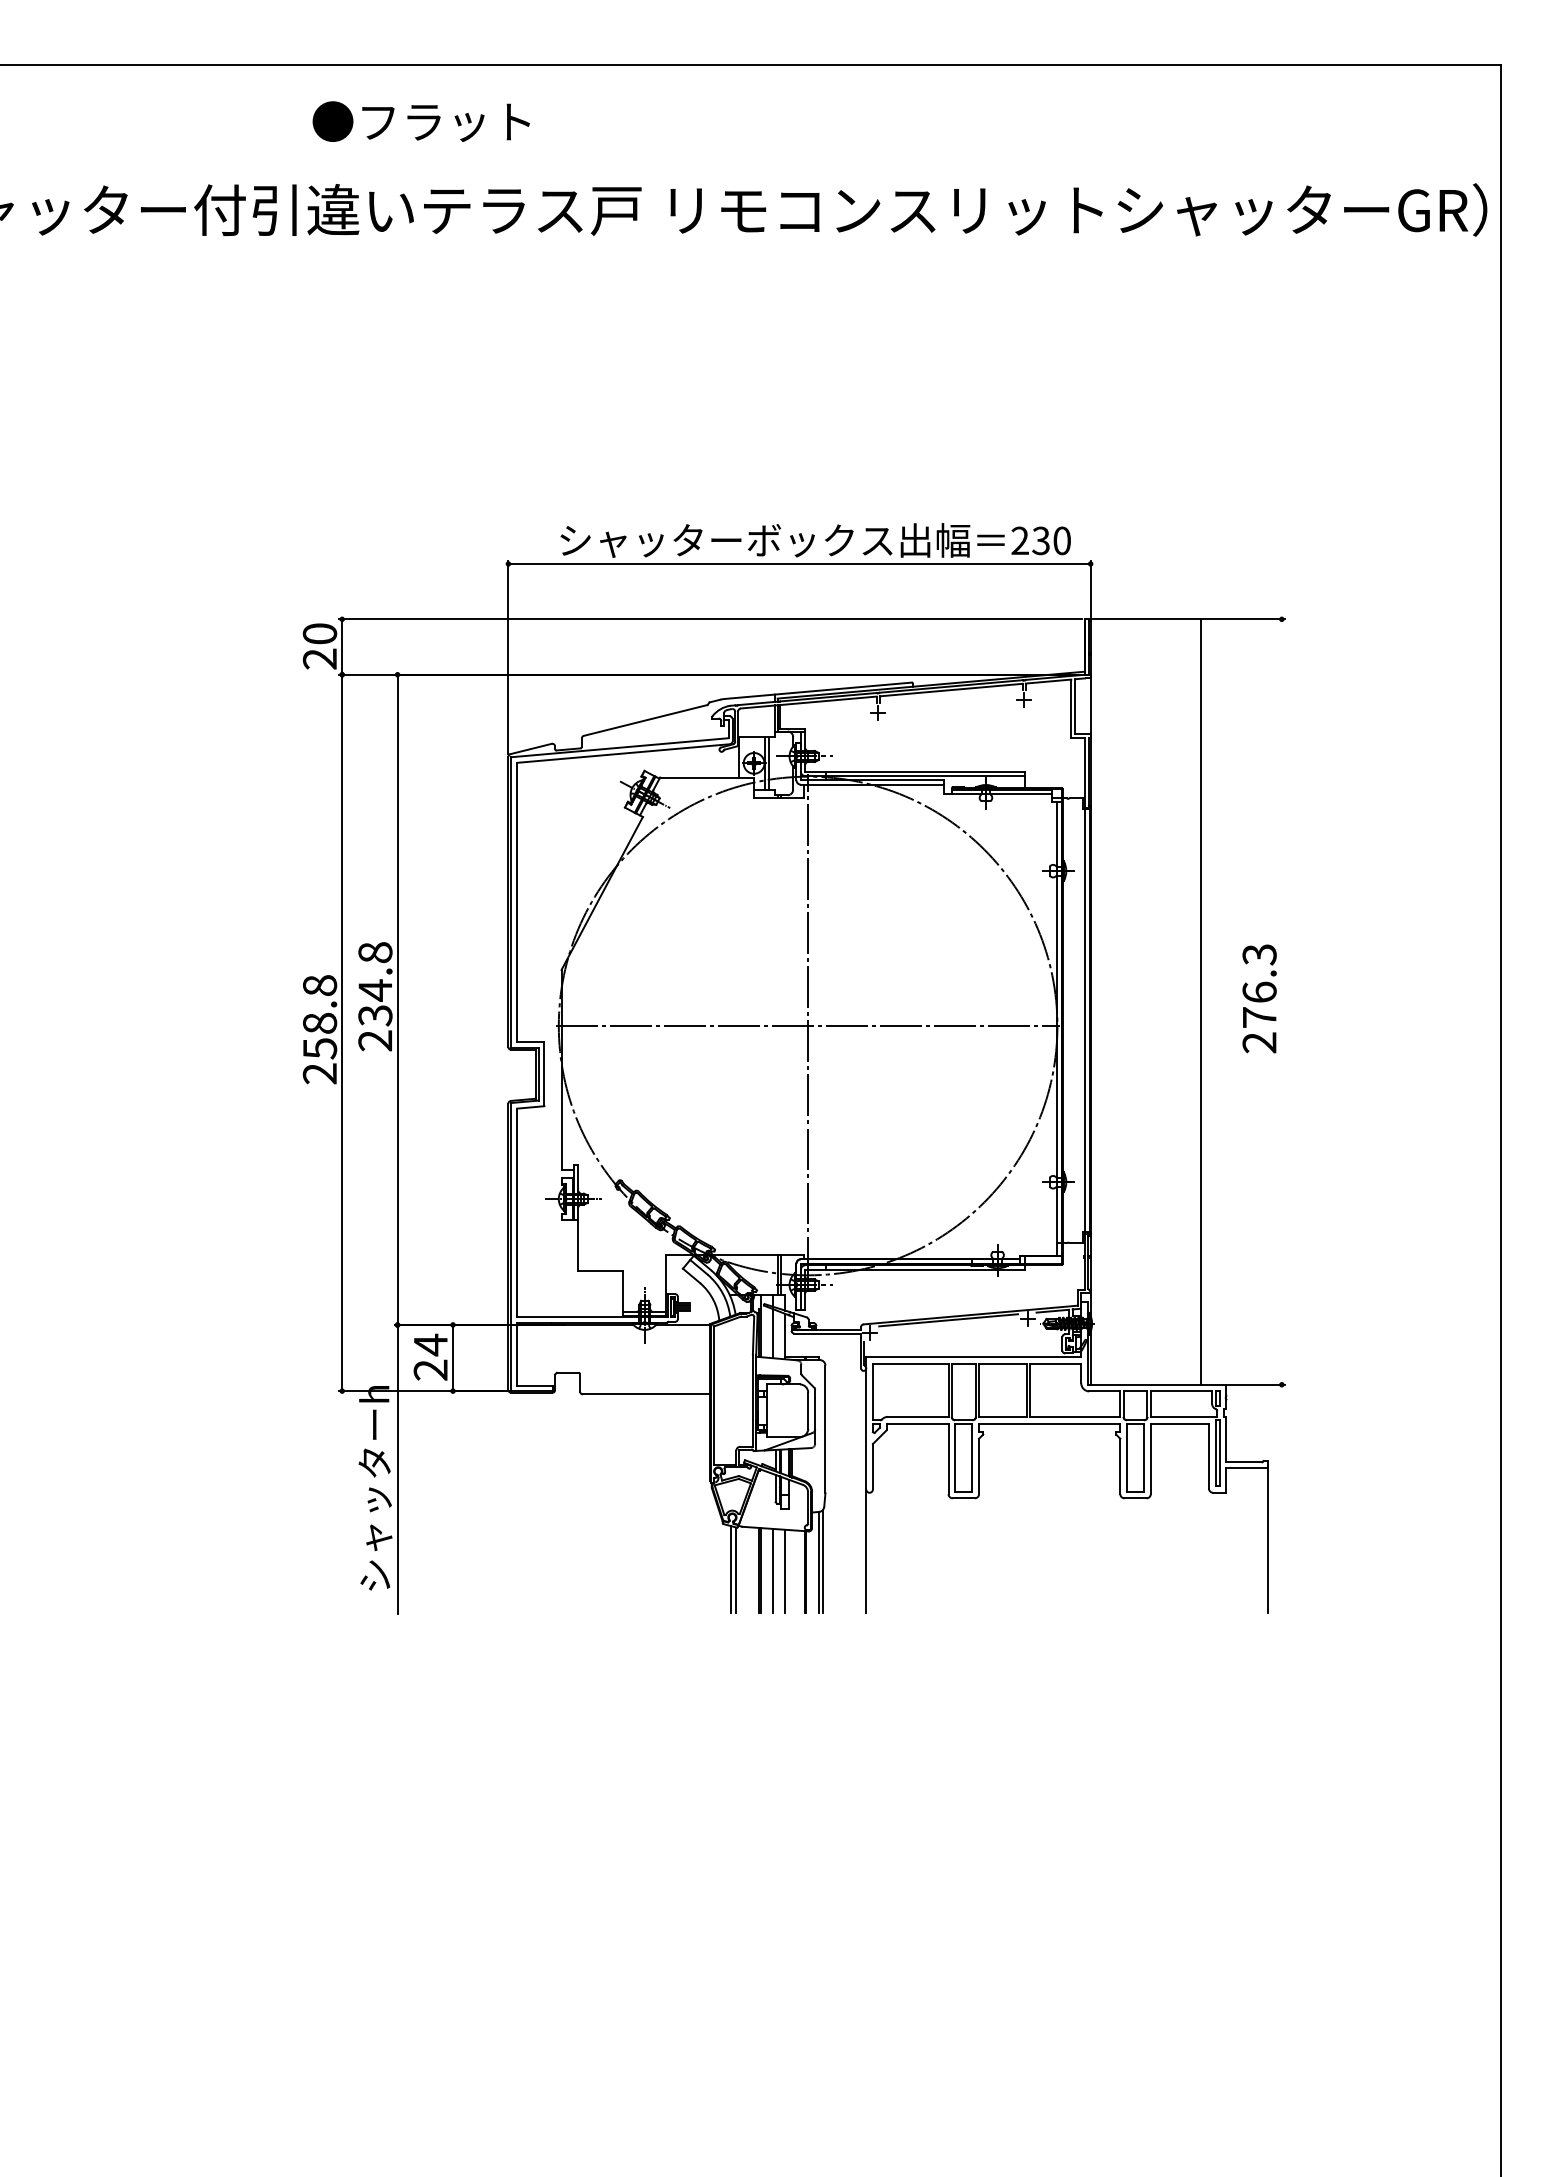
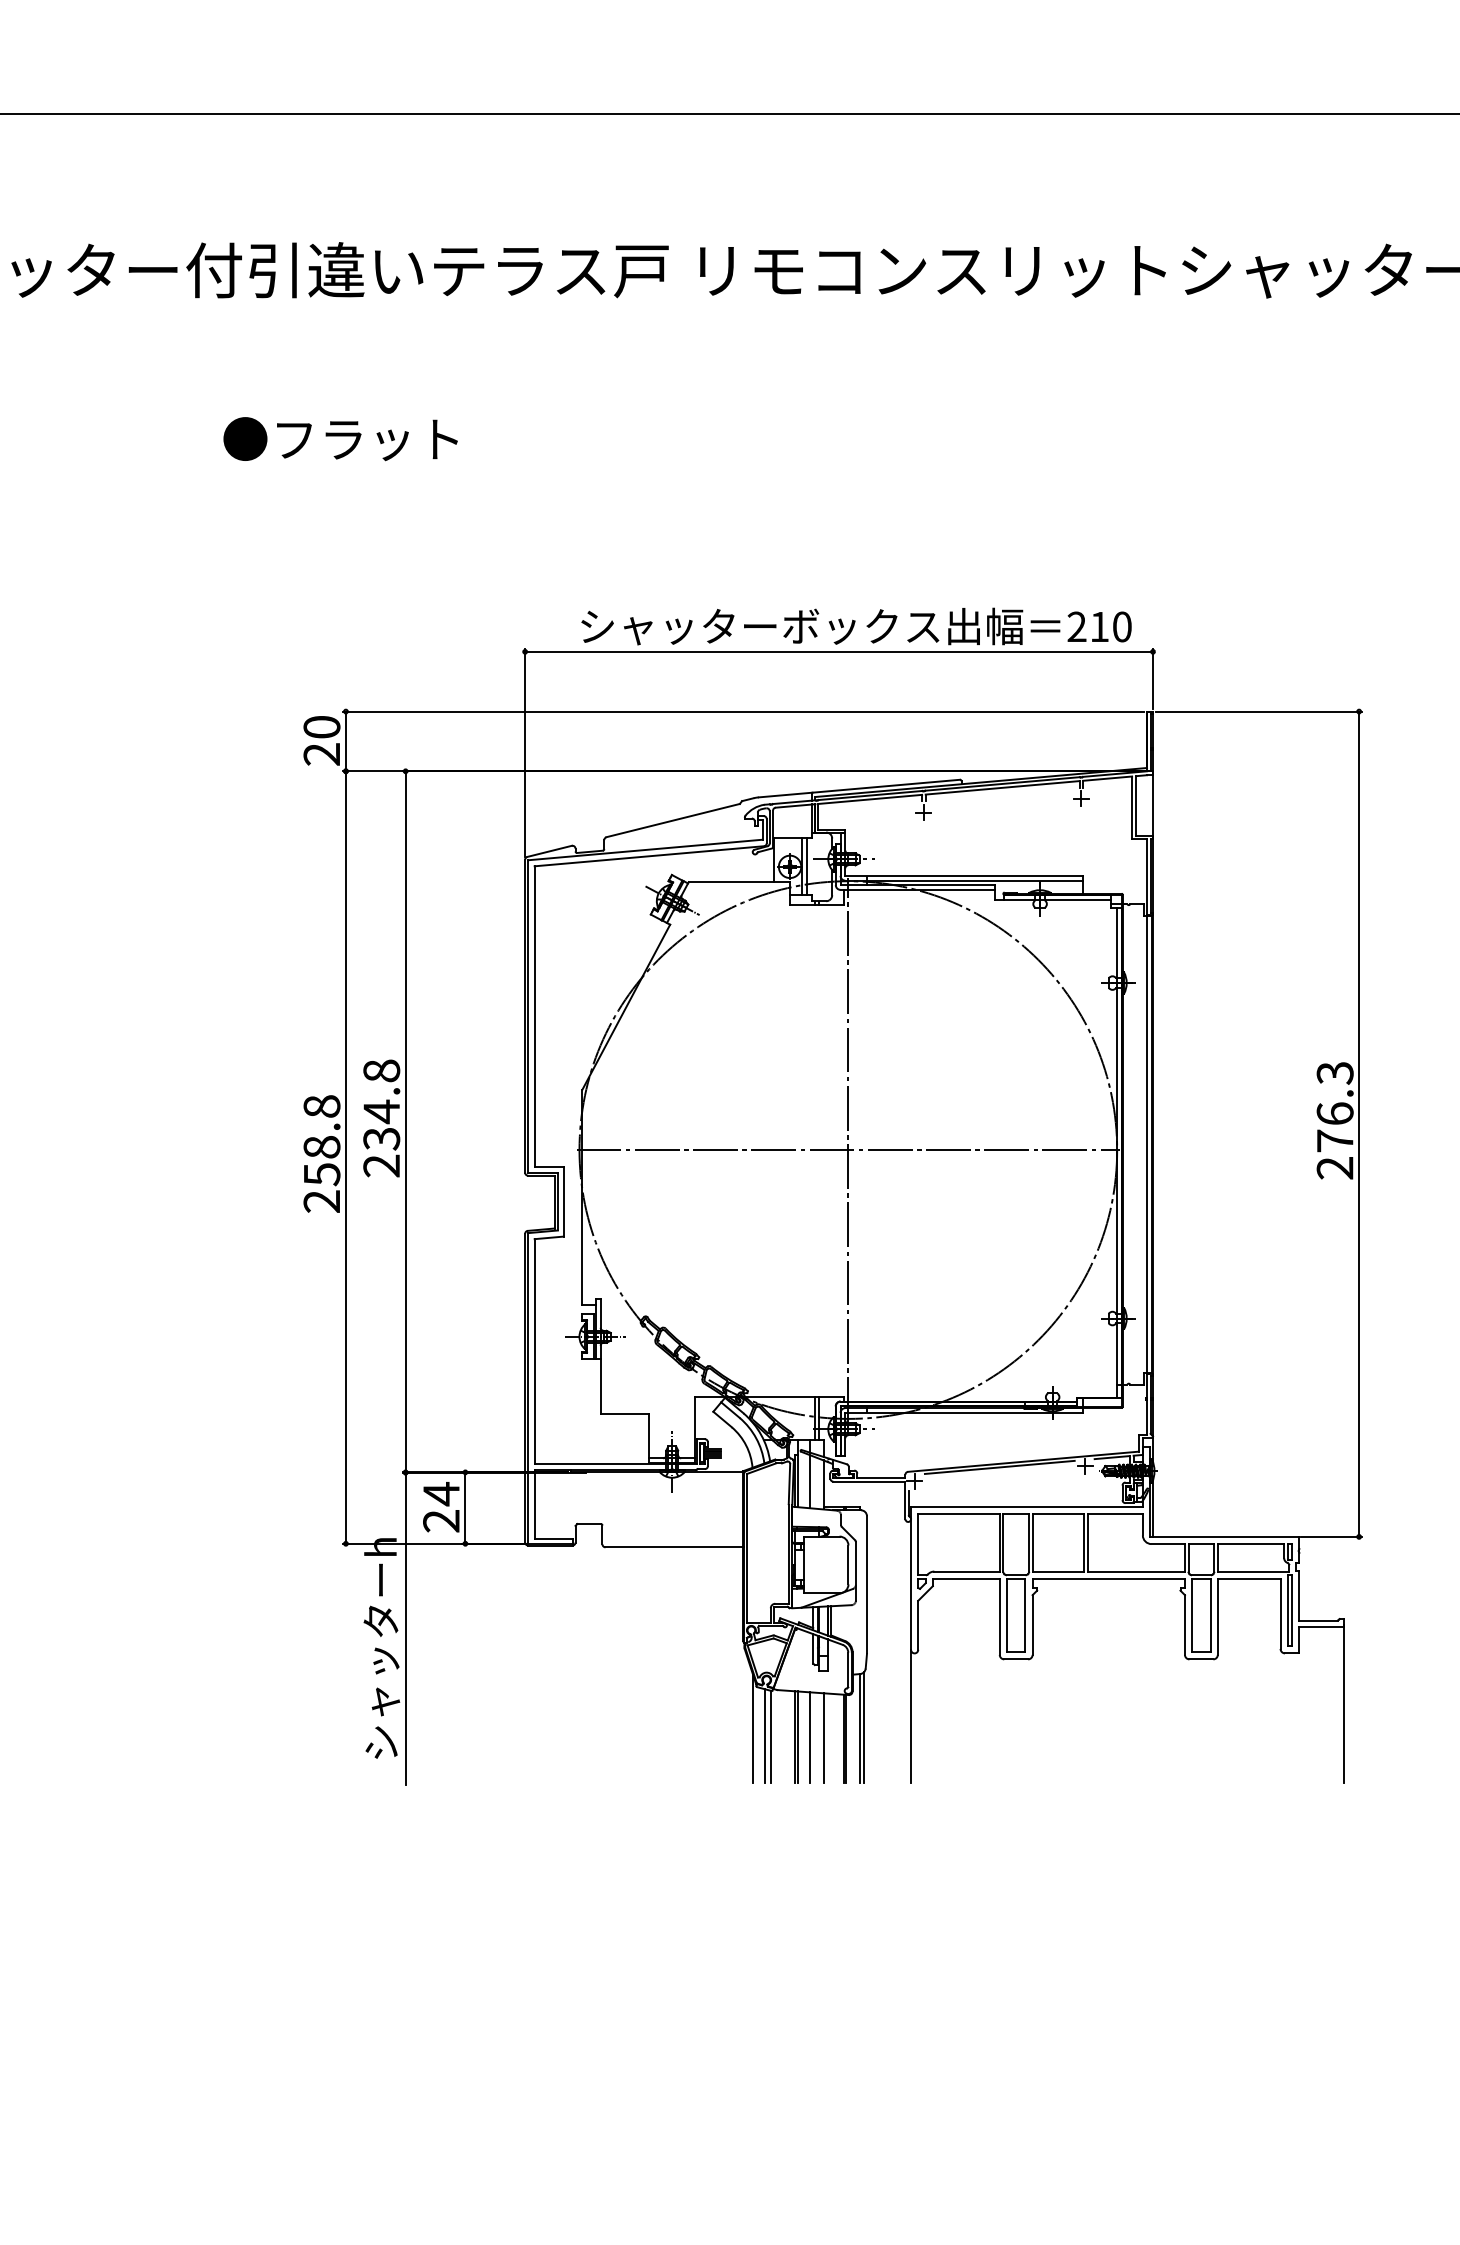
text: (420, 121) -> (339, 438), moved
text: (1040, 540) -> (1098, 626), 230 -> 210
line: (1200, 1001) -> (1358, 1123), moved
line: (719, 1562) -> (752, 1728), added

